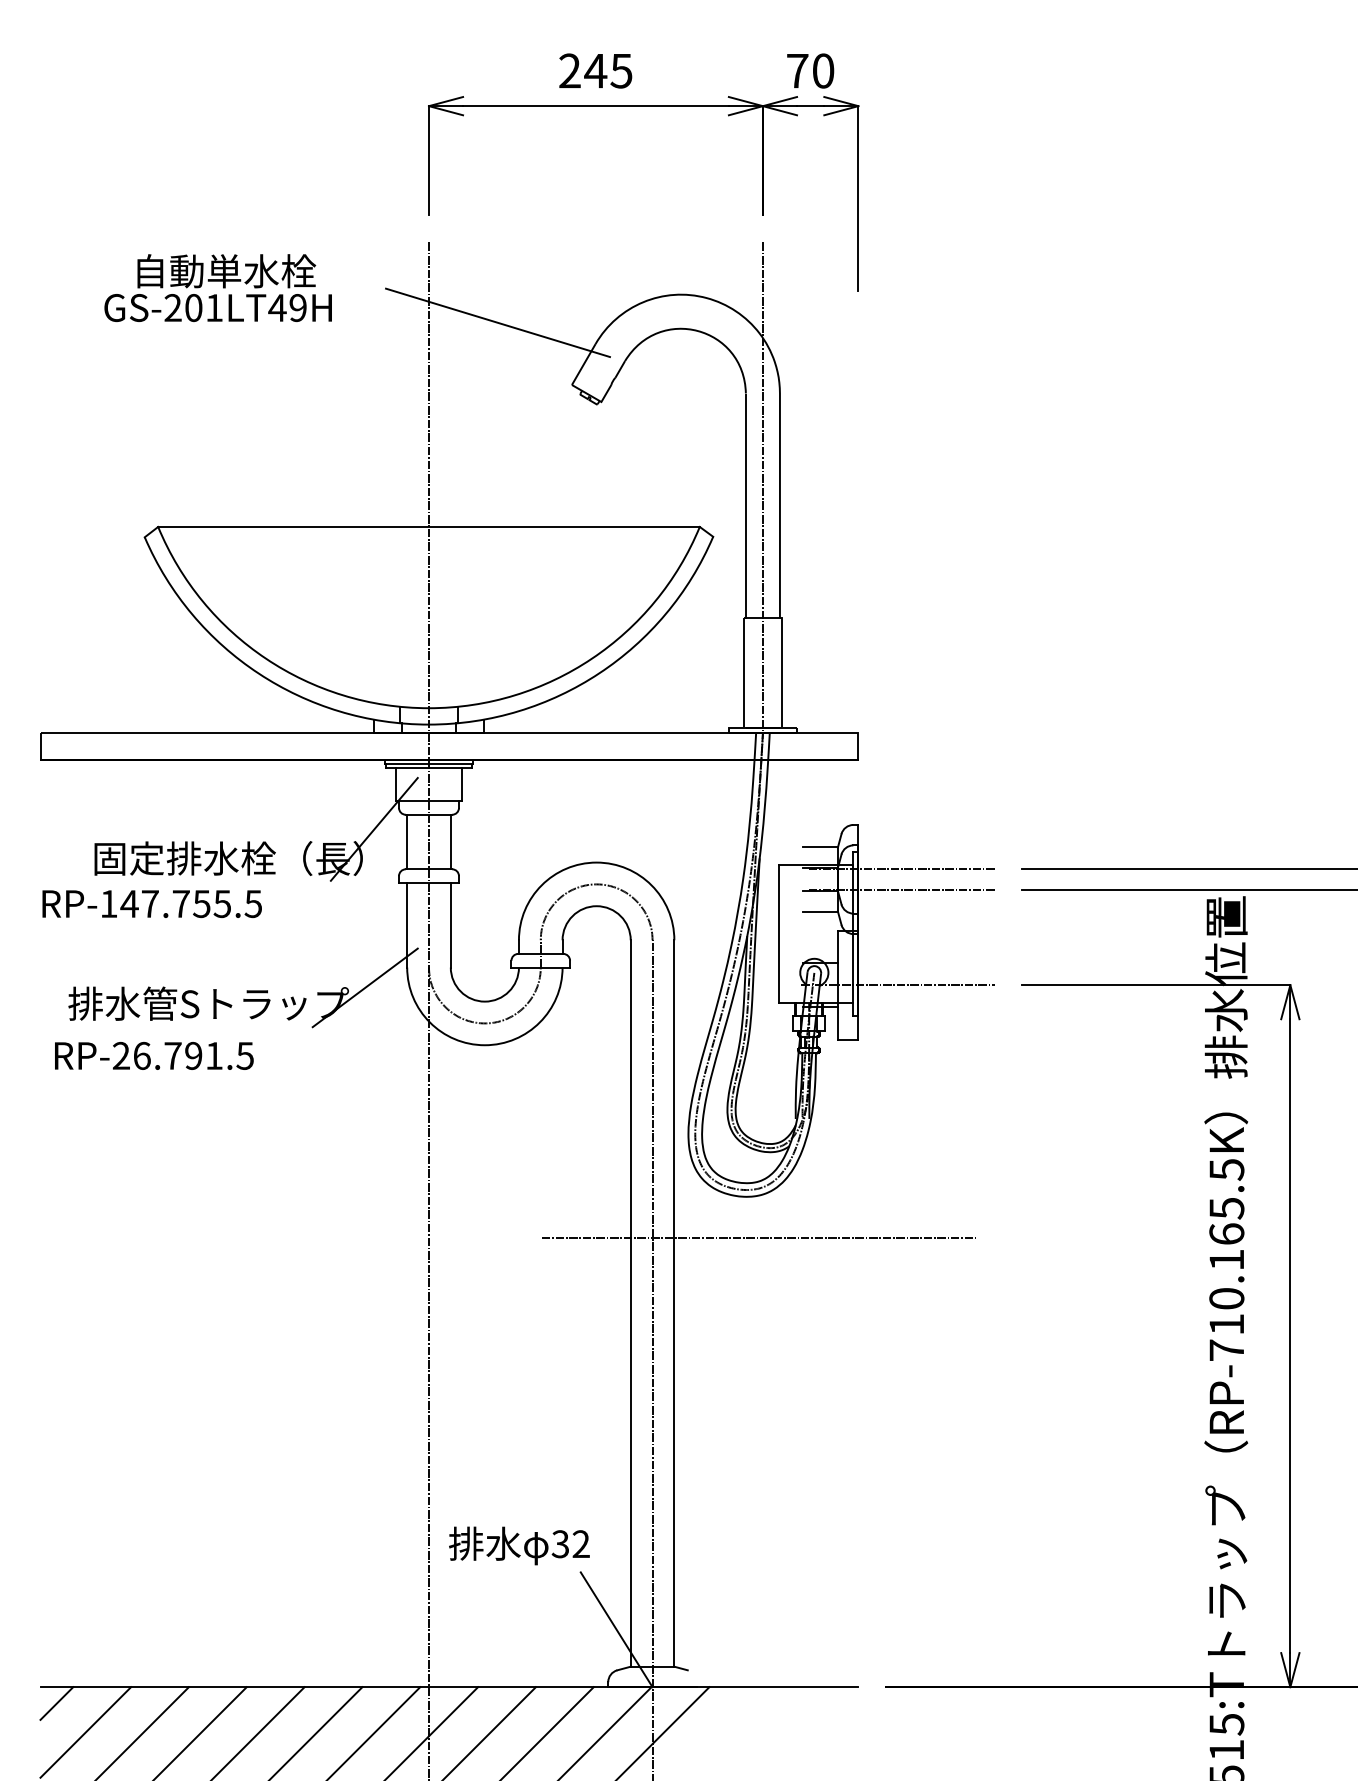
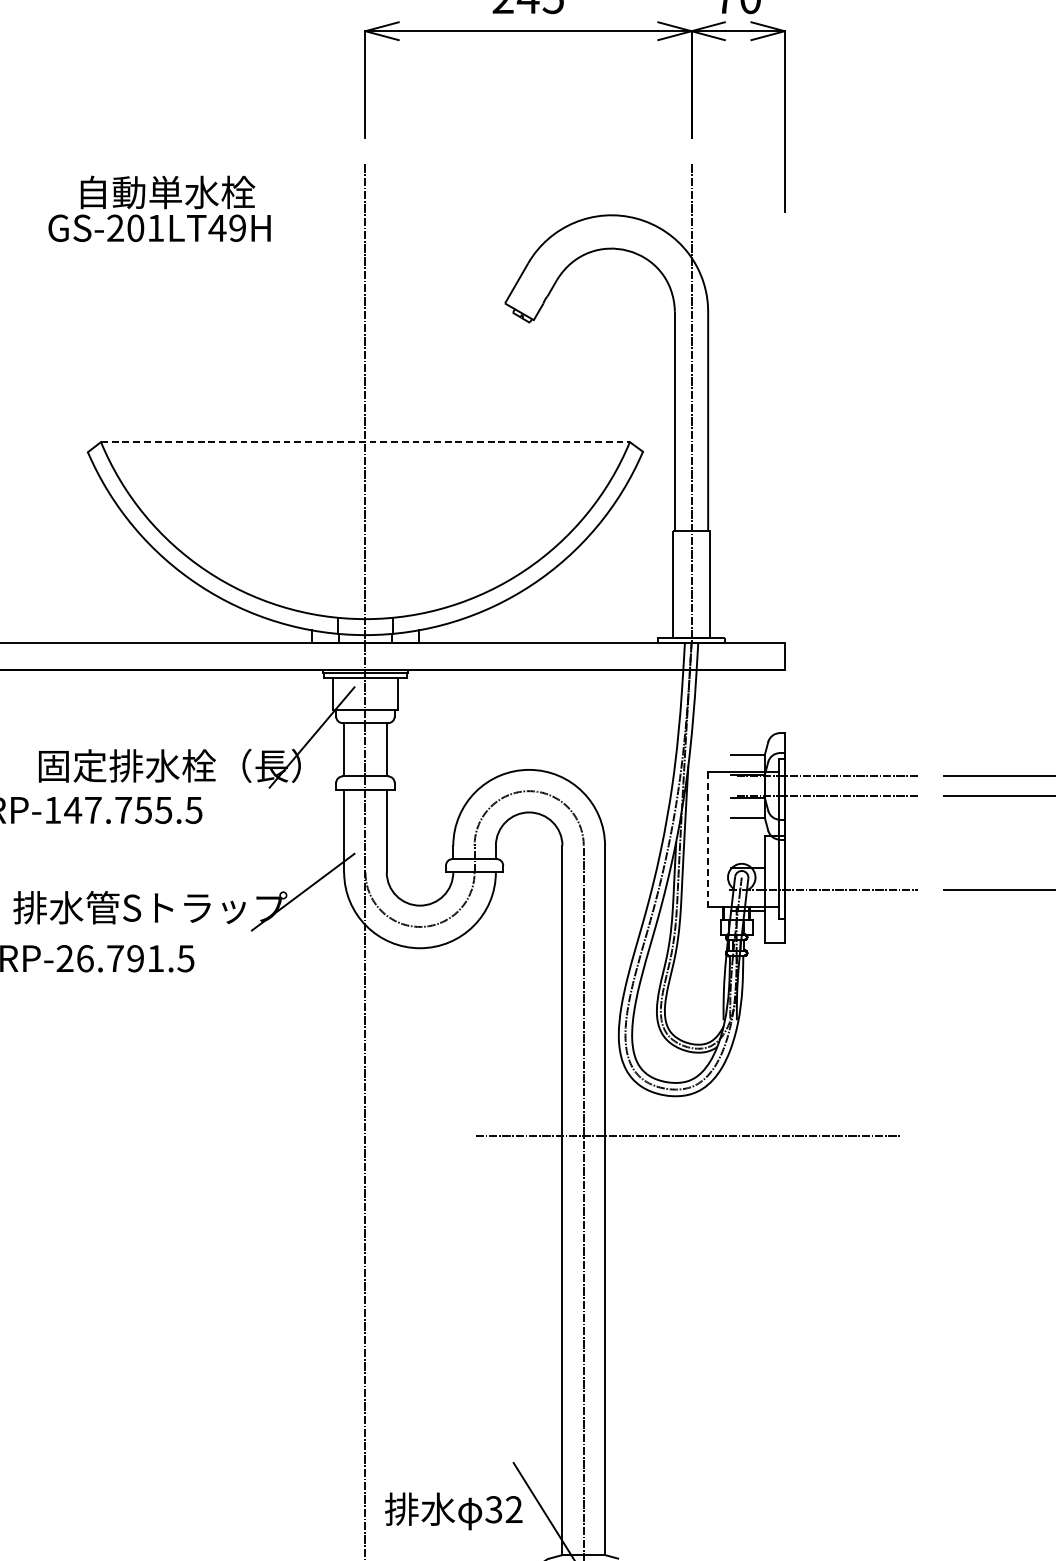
line: (498, 322) -> (433, 242), removed
line: (429, 526) -> (365, 441), solid -> dashed
line: (779, 934) -> (707, 840), solid -> dashed
text: (519, 1545) -> (453, 1510), moved

